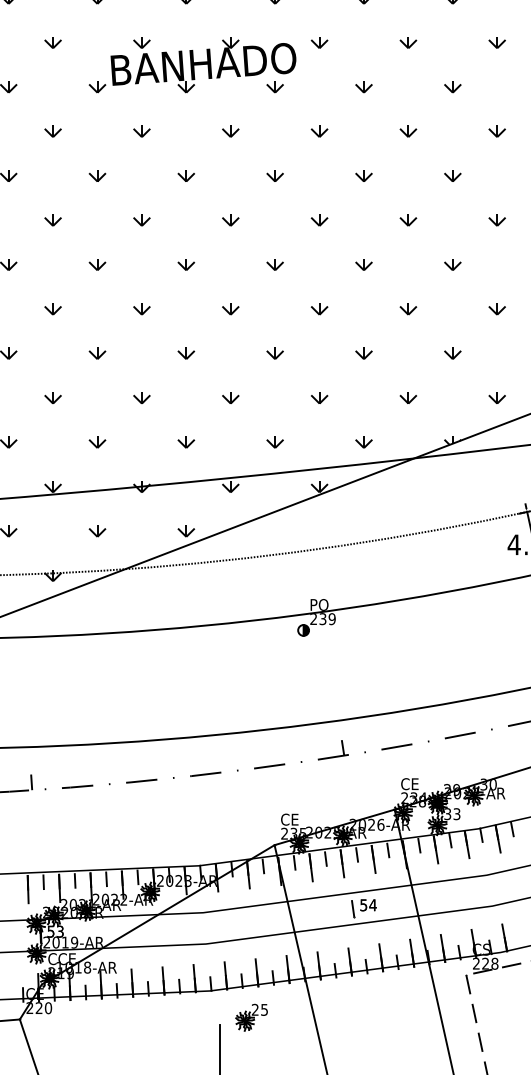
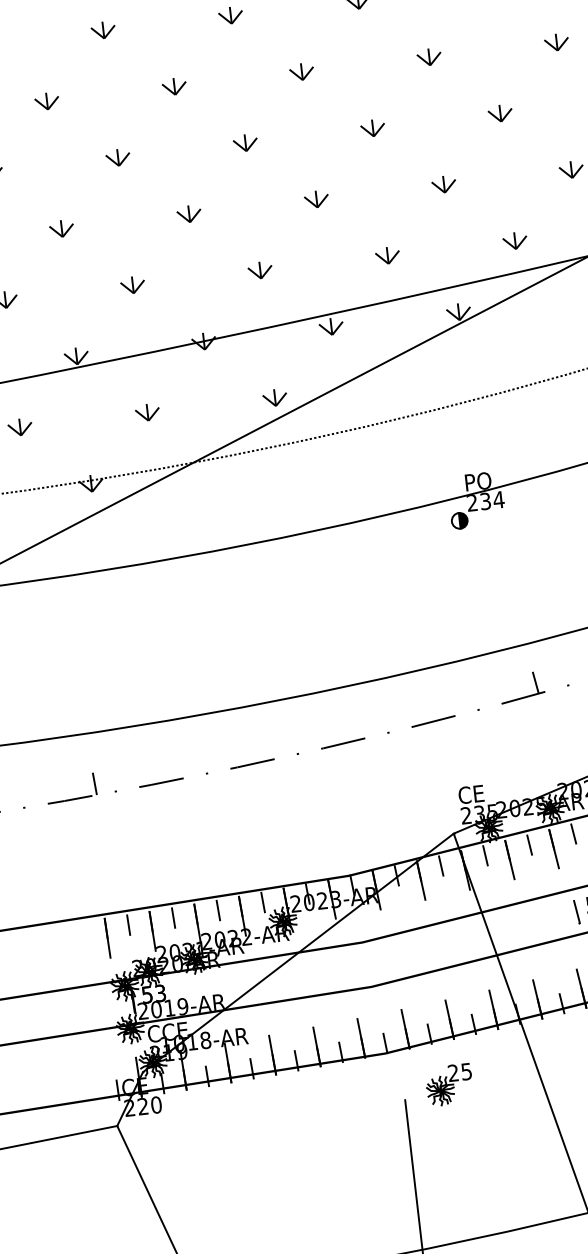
text: (331, 619) -> (497, 500), 239 -> 234

